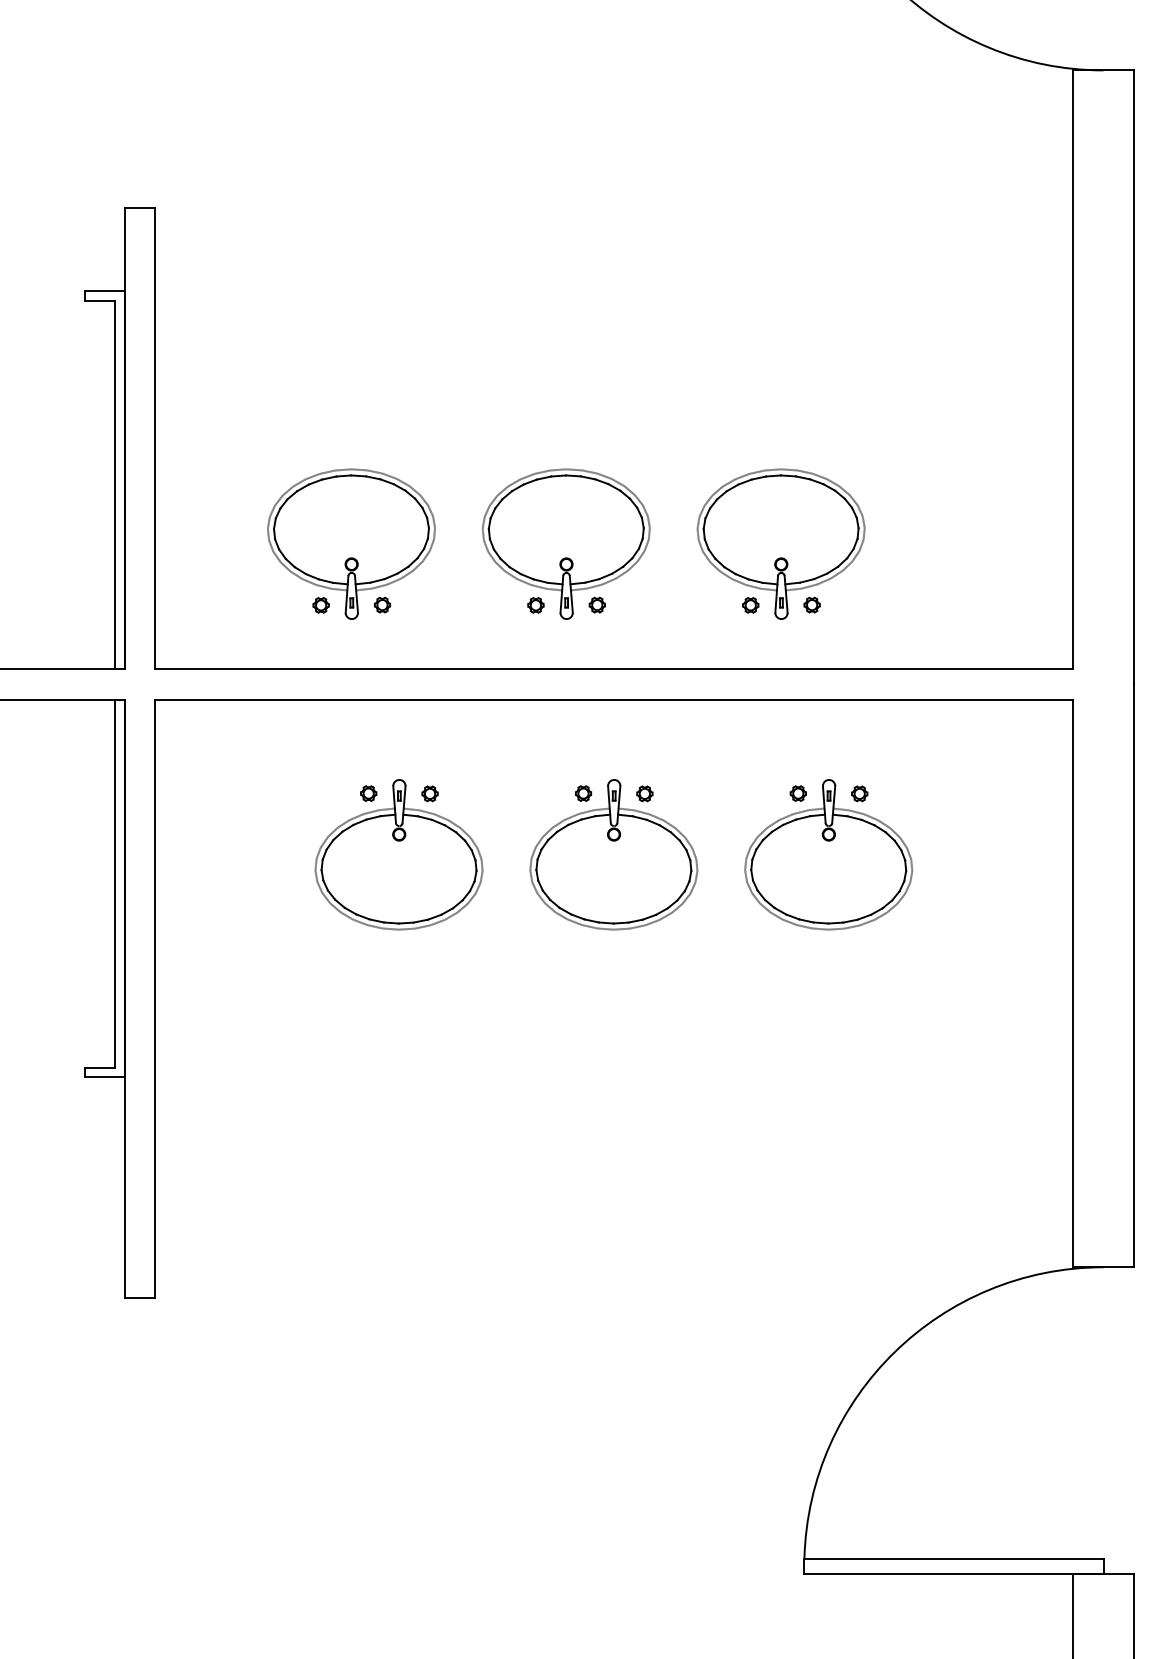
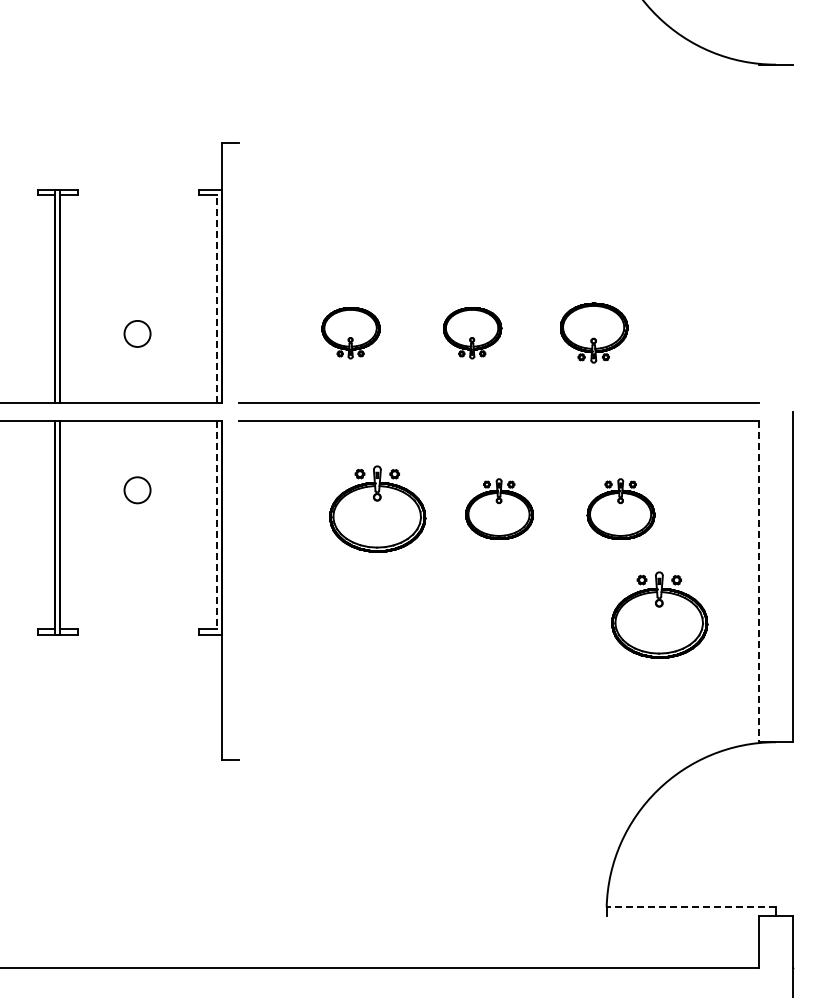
line: (1072, 368) -> (758, 233), removed
line: (1134, 377) -> (793, 238), removed
line: (155, 437) -> (239, 272), removed
line: (115, 483) -> (216, 298), solid -> dashed
part: (351, 545) -> (350, 333), size x0.6
part: (567, 545) -> (472, 333), size x0.6
part: (781, 545) -> (593, 333), size x0.7
part: (615, 854) -> (499, 508), size x0.7
part: (828, 854) -> (620, 508), size x0.7
line: (115, 884) -> (216, 525), solid -> dashed
line: (1072, 983) -> (758, 581), solid -> dashed
line: (155, 997) -> (239, 589), removed
part: (897, 1041) -> (659, 614), added
line: (954, 1559) -> (691, 907), solid -> dashed
line: (954, 1573) -> (691, 915), removed

